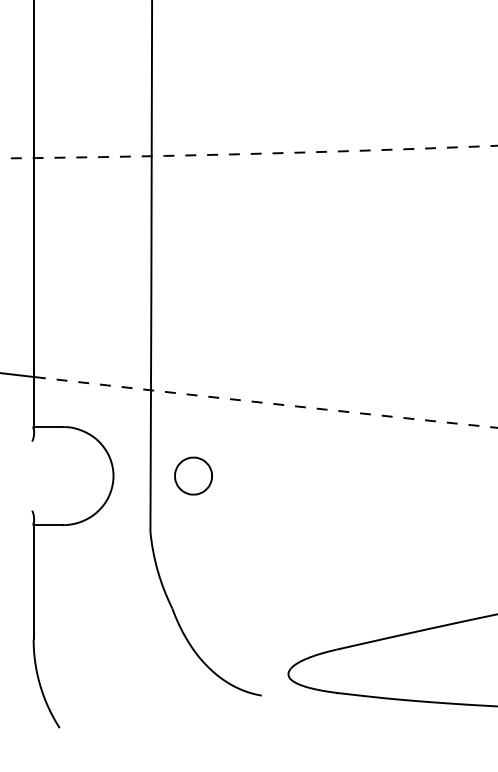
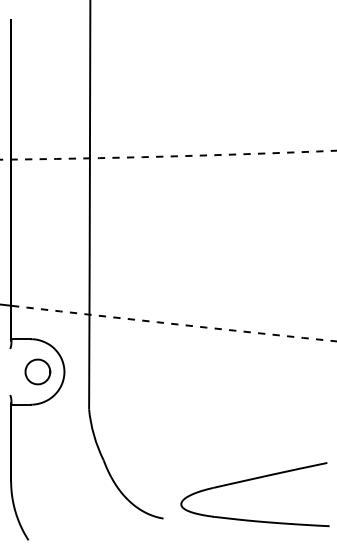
curve: (182, 463) -> (30, 363), moved

